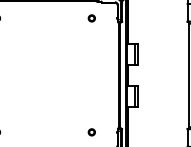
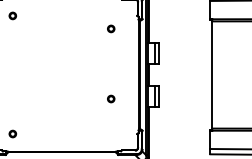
part: (92, 18) -> (111, 28), moved
part: (92, 131) -> (111, 98), moved

